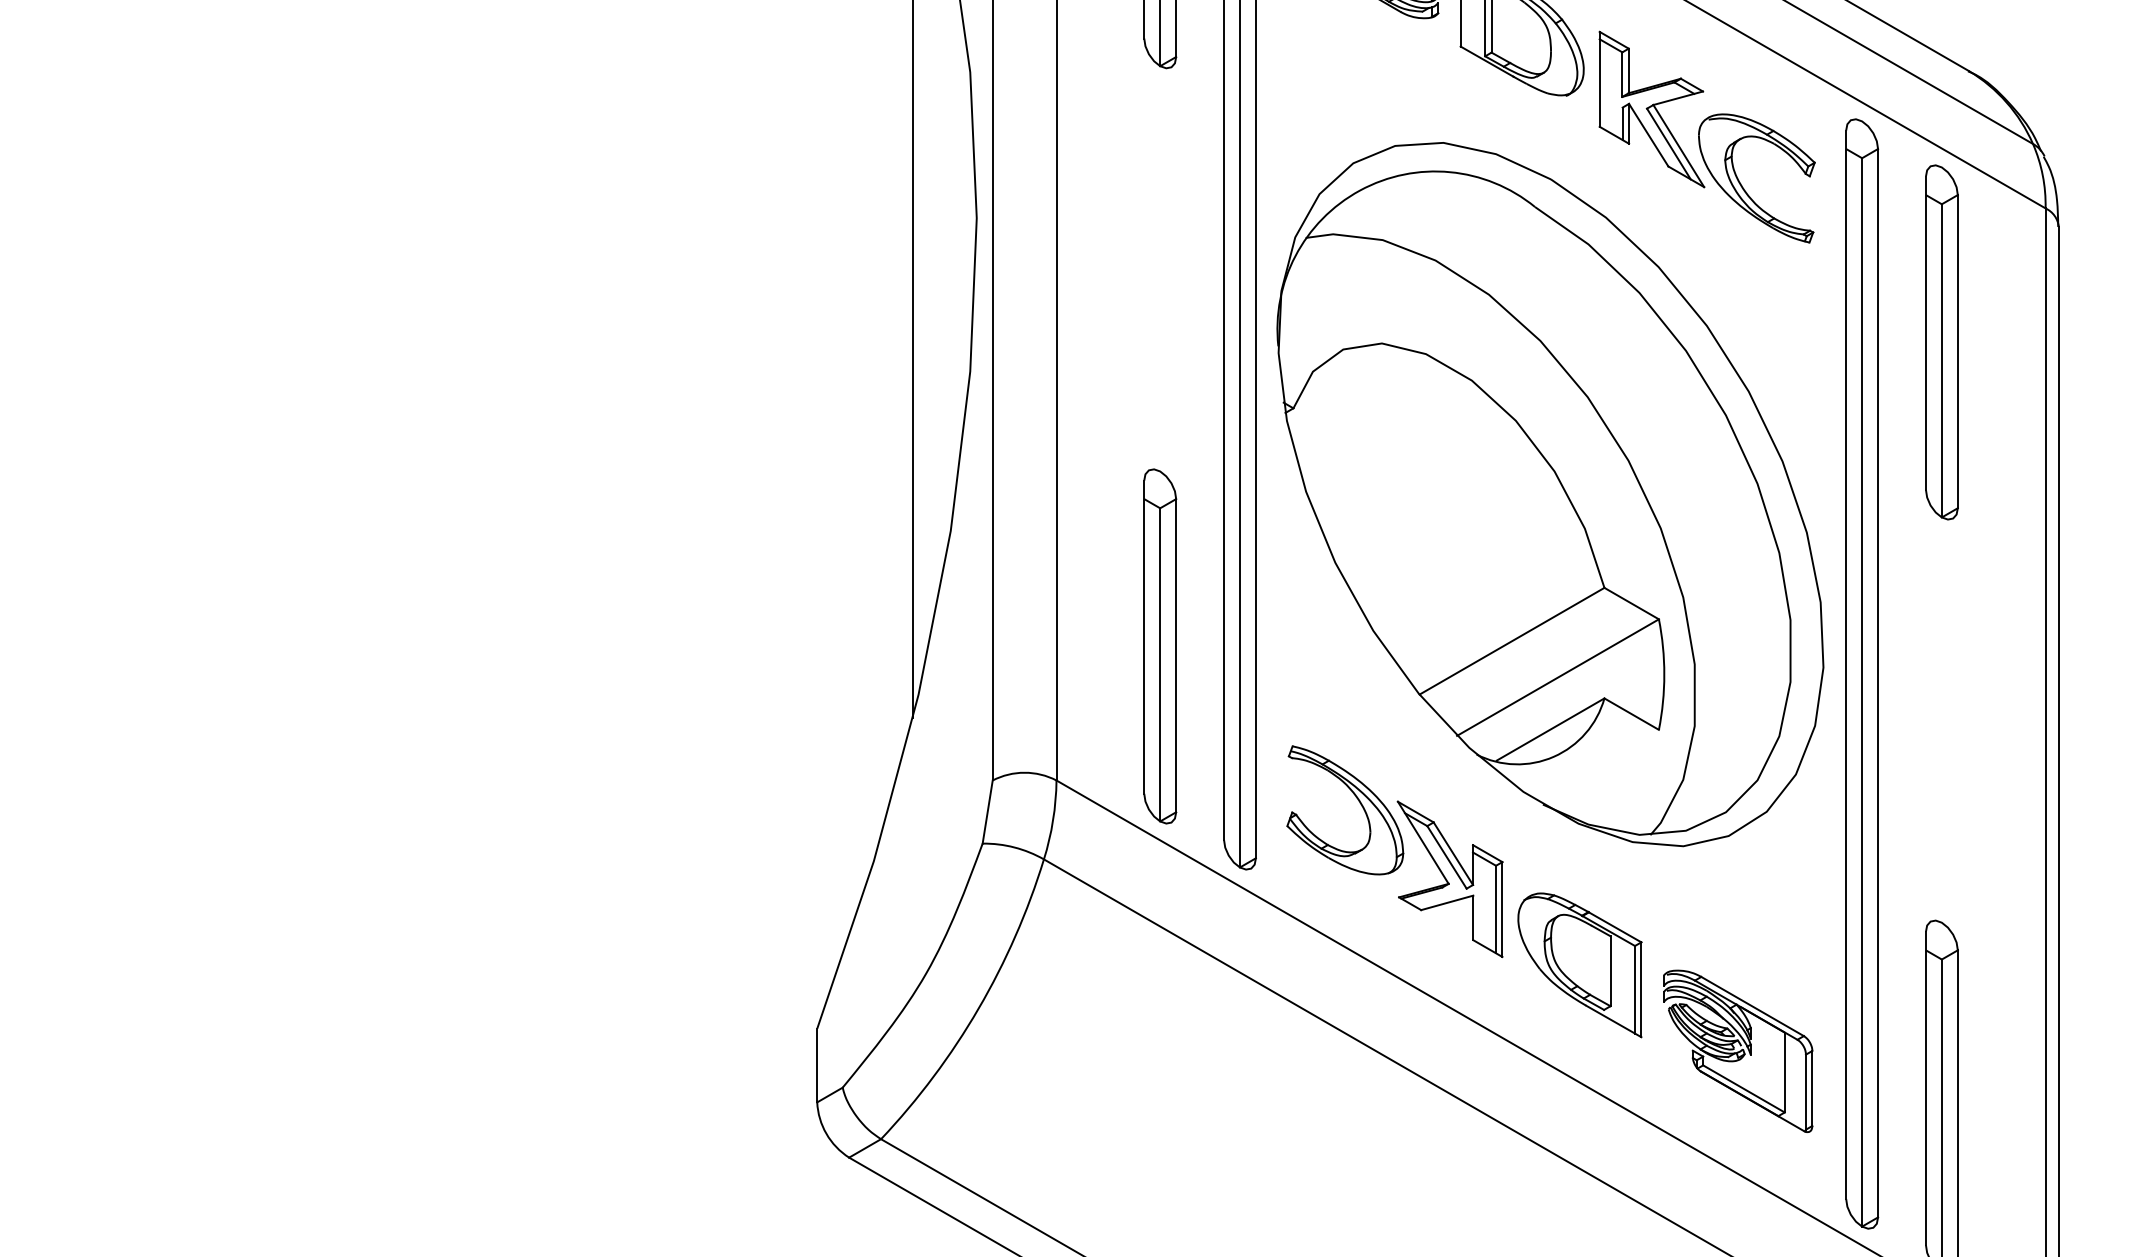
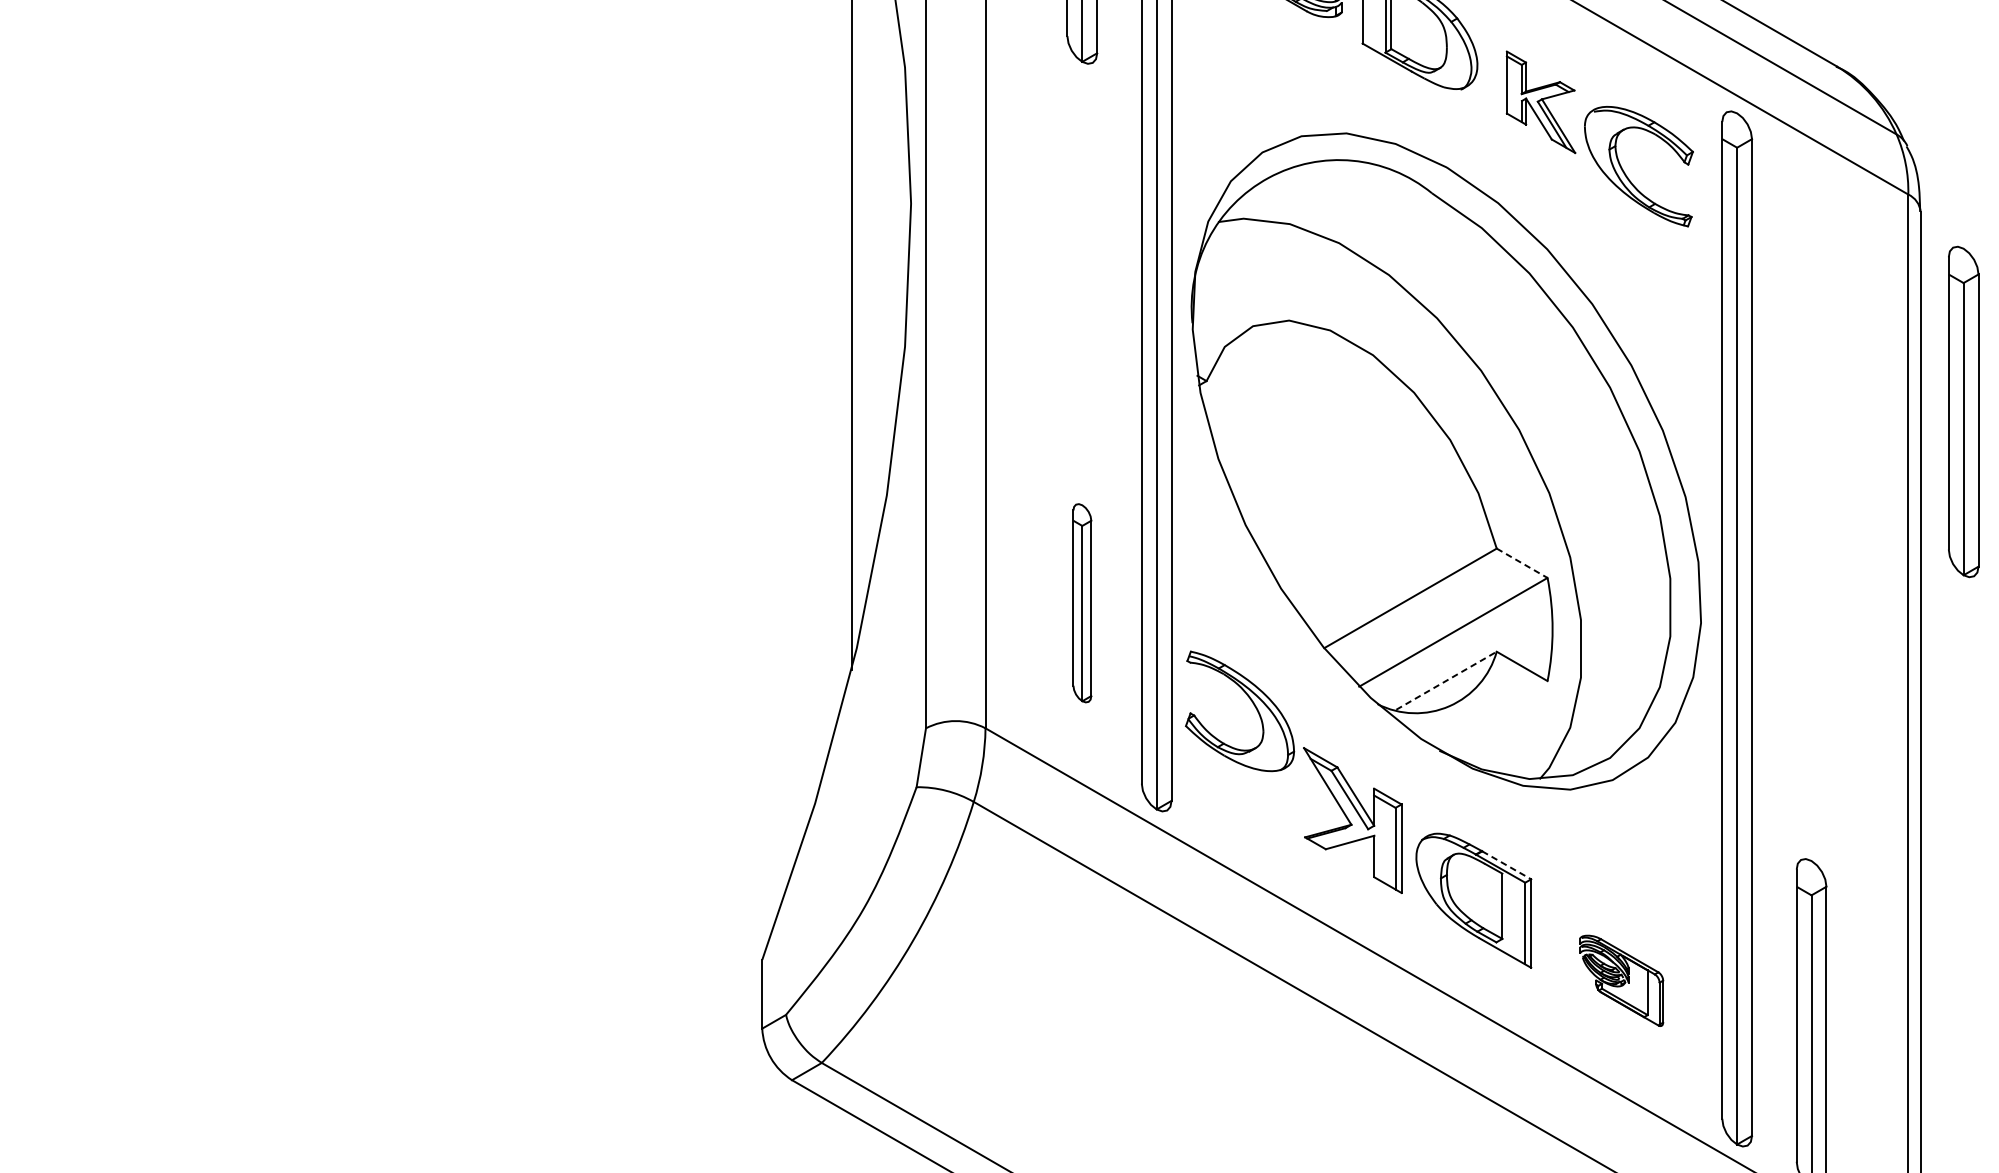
part: (1651, 109) -> (1540, 102), size x0.7
part: (1941, 342) -> (1963, 412), moved
line: (1632, 603) -> (1522, 563), solid -> dashed
part: (1160, 646) -> (1082, 603), size x0.6
line: (1551, 729) -> (1447, 680), solid -> dashed
part: (1359, 803) -> (1253, 704), moved
line: (1615, 927) -> (1507, 865), solid -> dashed
part: (1738, 1050) -> (1621, 980), size x0.6

